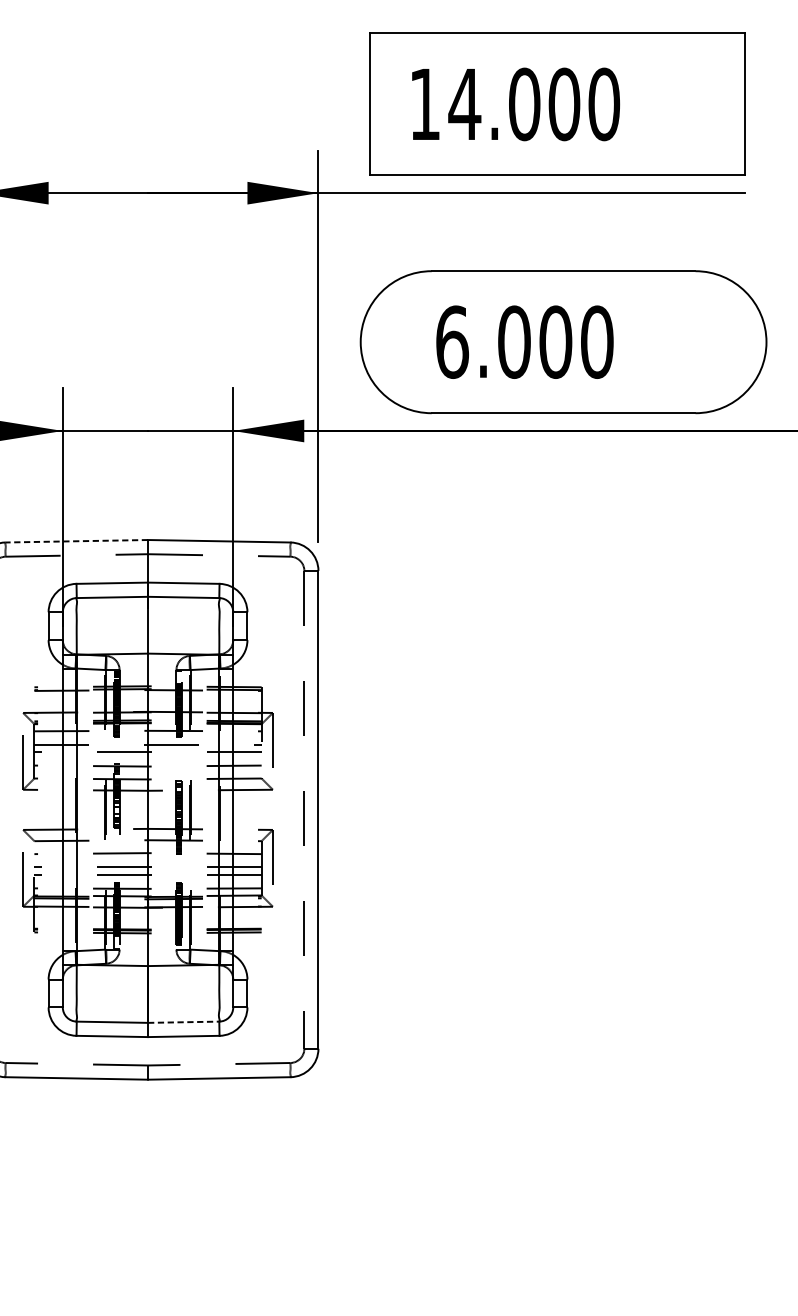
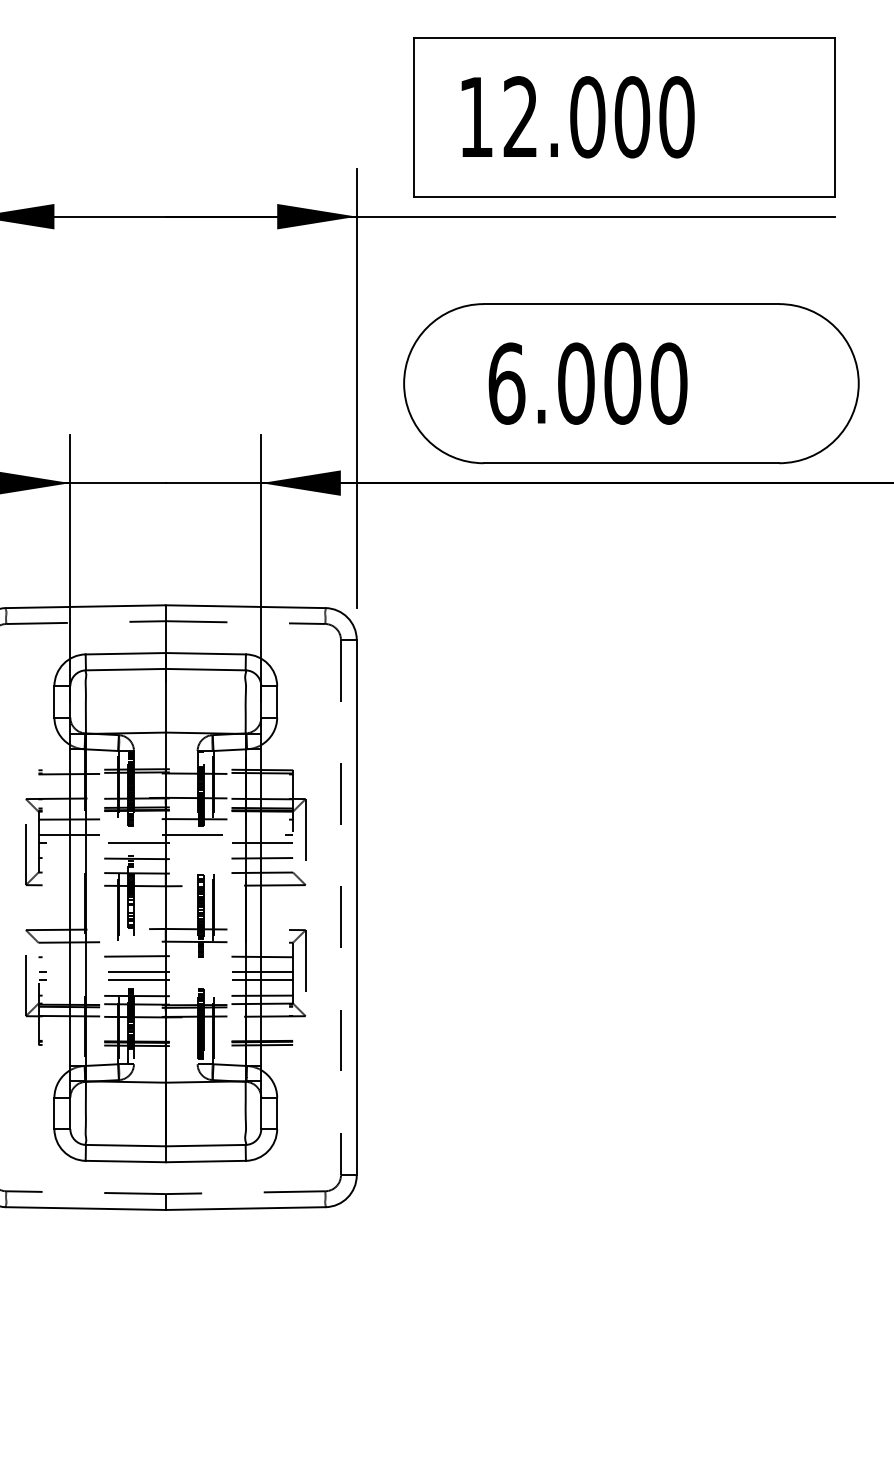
text: (464, 103) -> (520, 116), 14.000 -> 12.000
line: (76, 541) -> (85, 606), dashed -> solid
line: (183, 1022) -> (205, 1145), dashed -> solid

